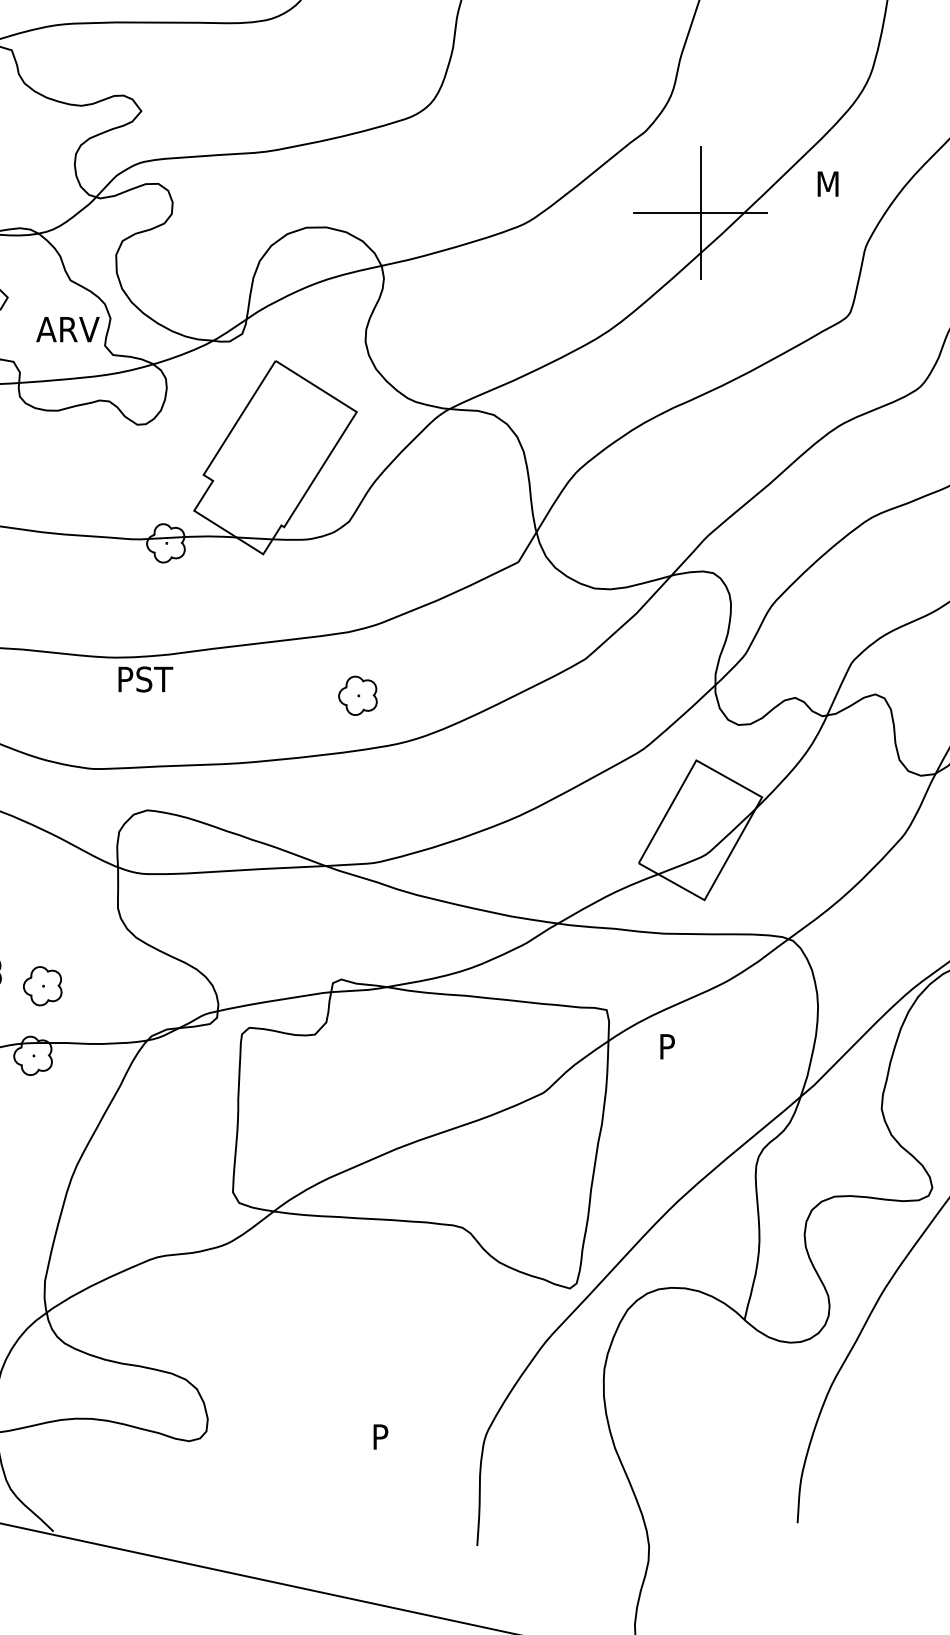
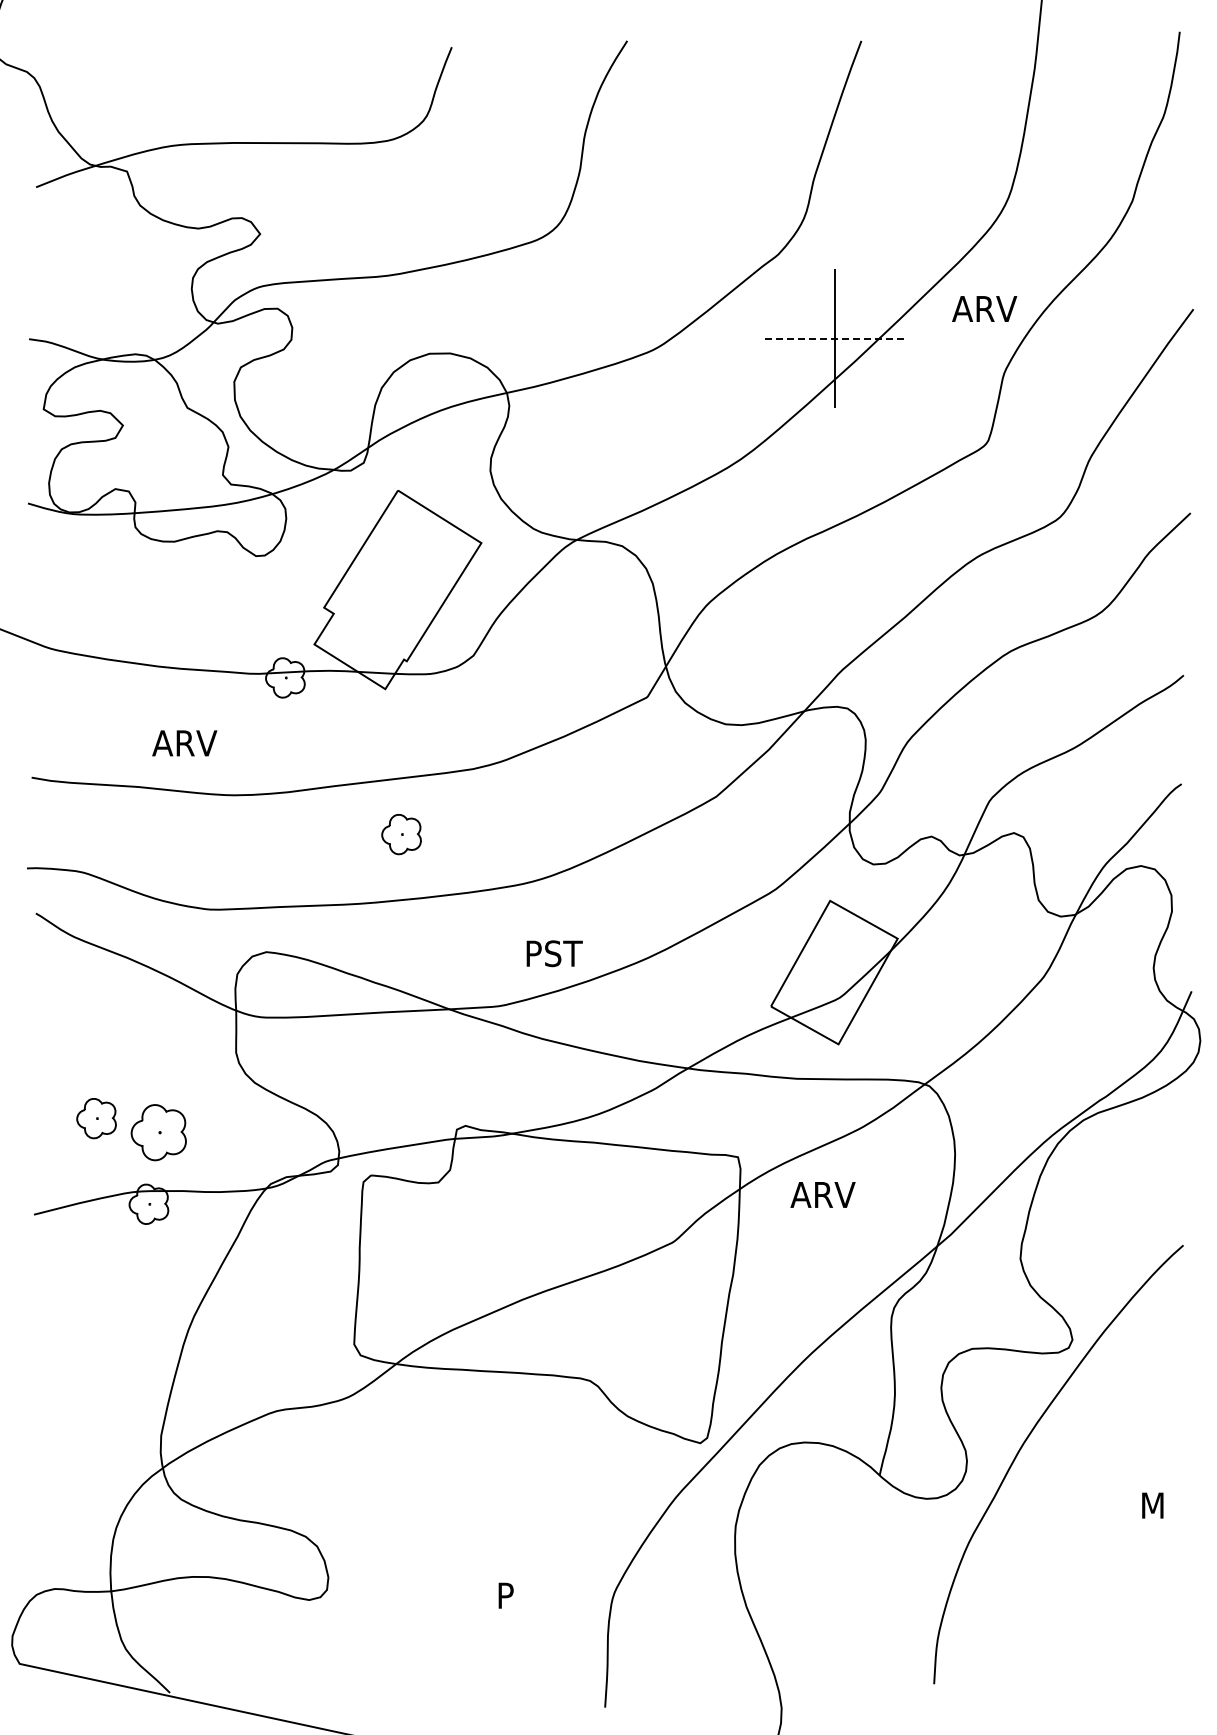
text: (846, 183) -> (984, 308), M -> ARV
line: (700, 212) -> (834, 338), solid -> dashed
text: (67, 329) -> (184, 743), moved
text: (145, 679) -> (554, 953), moved
part: (357, 695) -> (401, 834), moved
part: (42, 985) -> (158, 1132), size x1.4
text: (688, 1046) -> (822, 1194), P -> ARV

